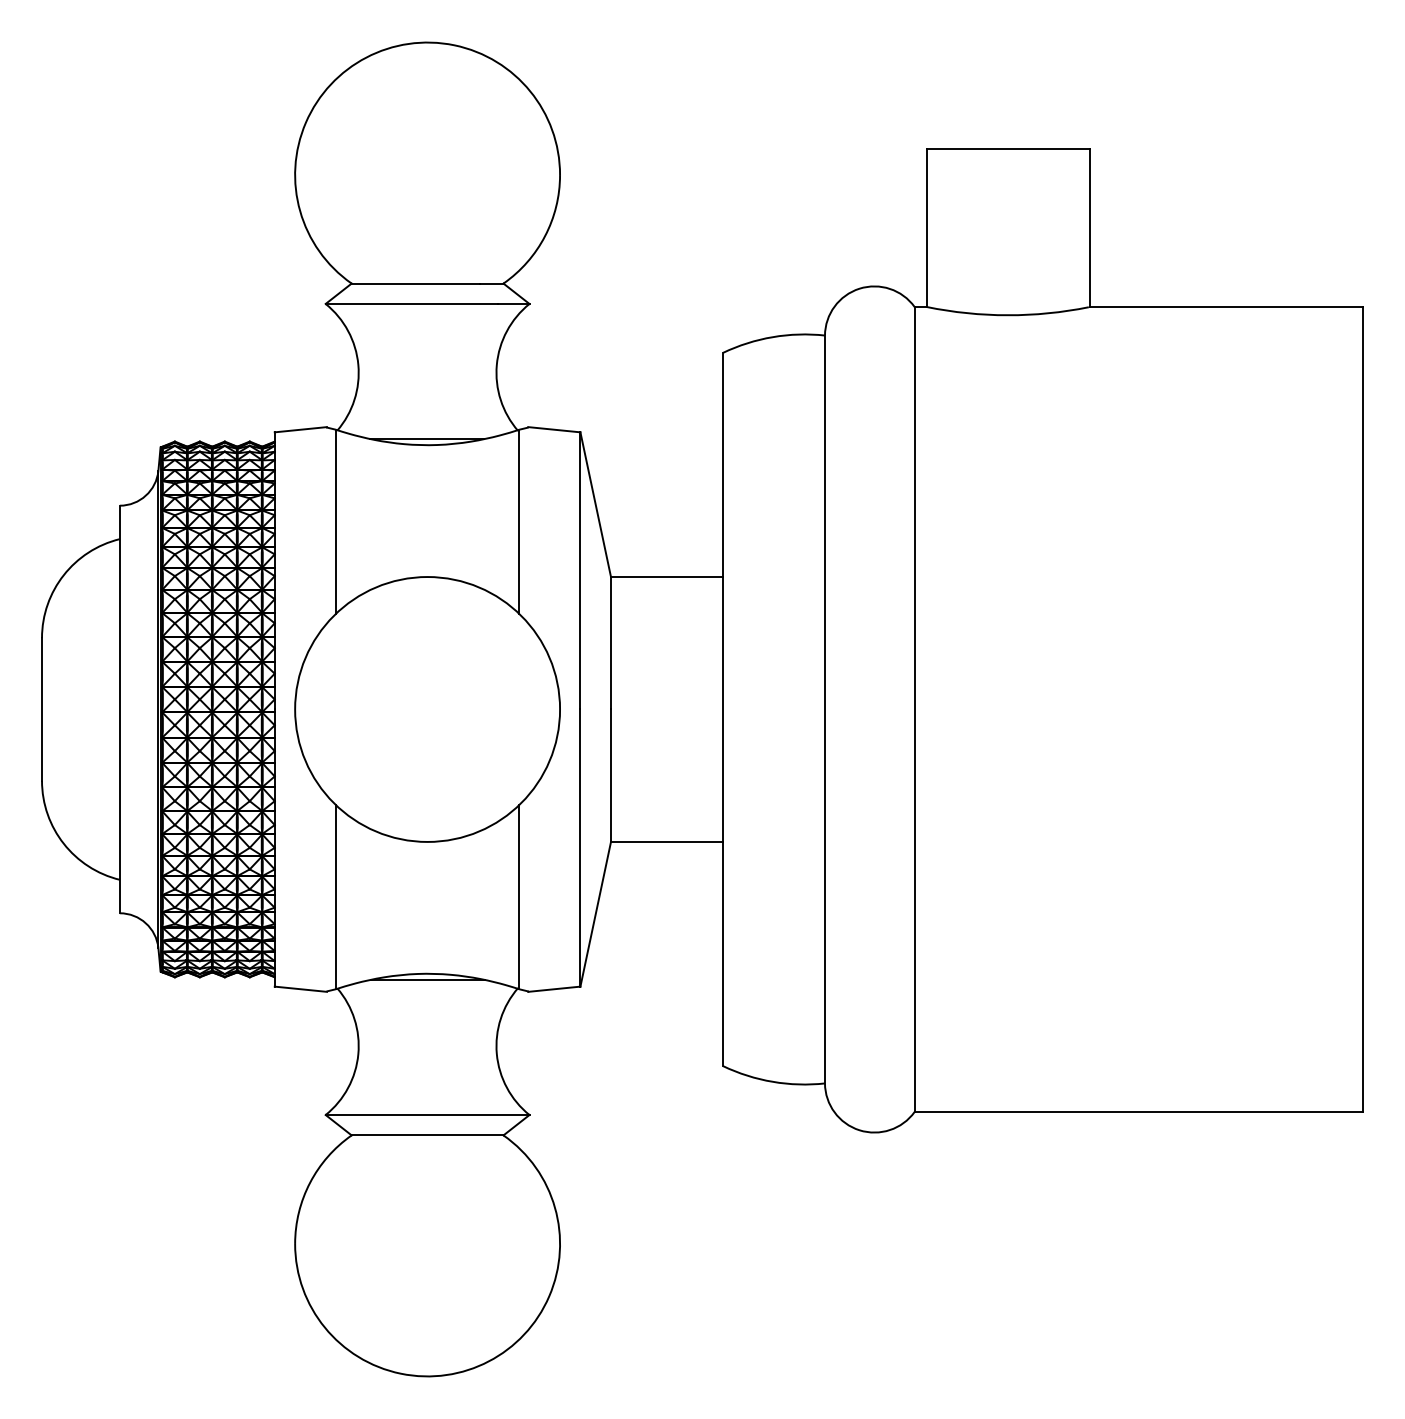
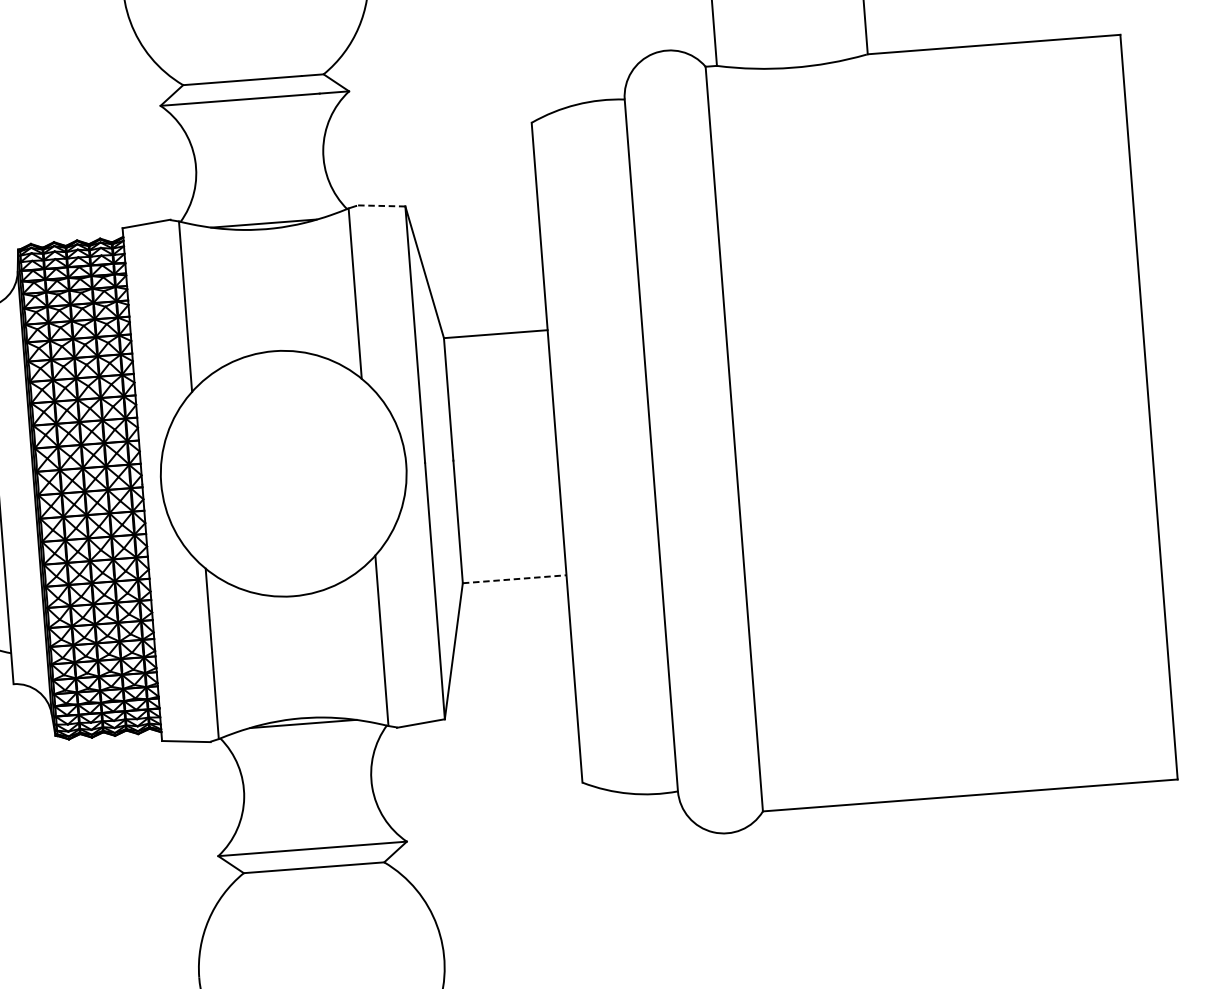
line: (553, 429) -> (380, 205), solid -> dashed
line: (667, 841) -> (515, 578), solid -> dashed

